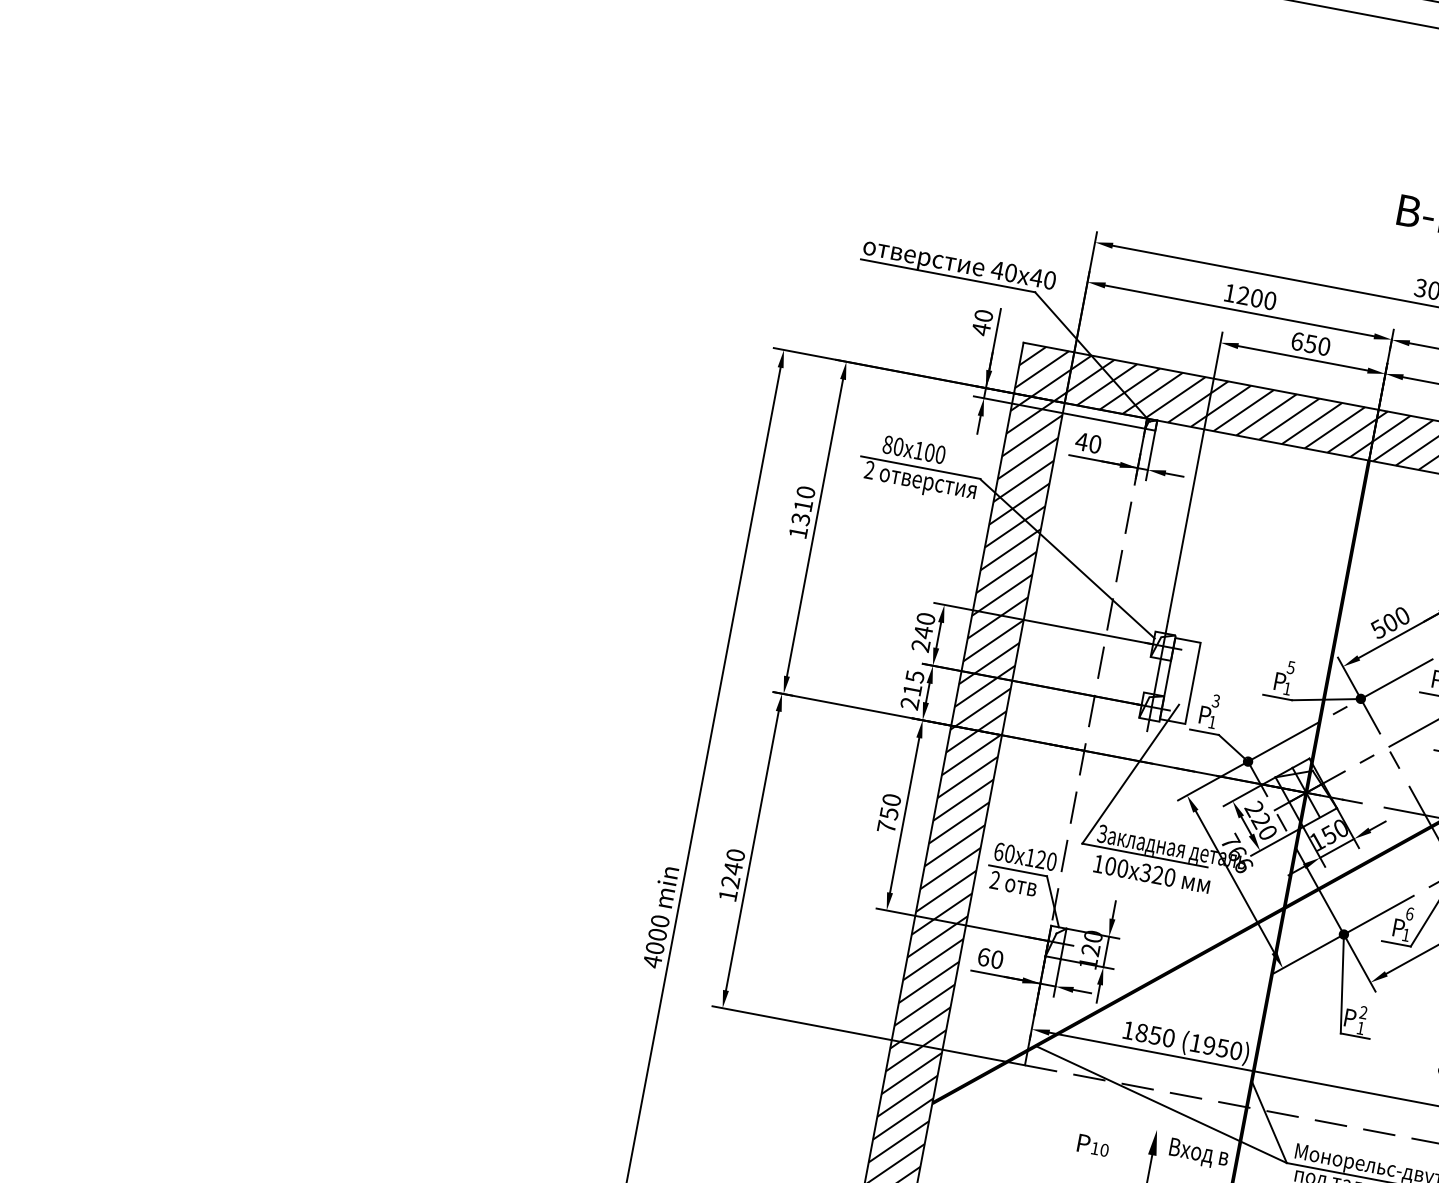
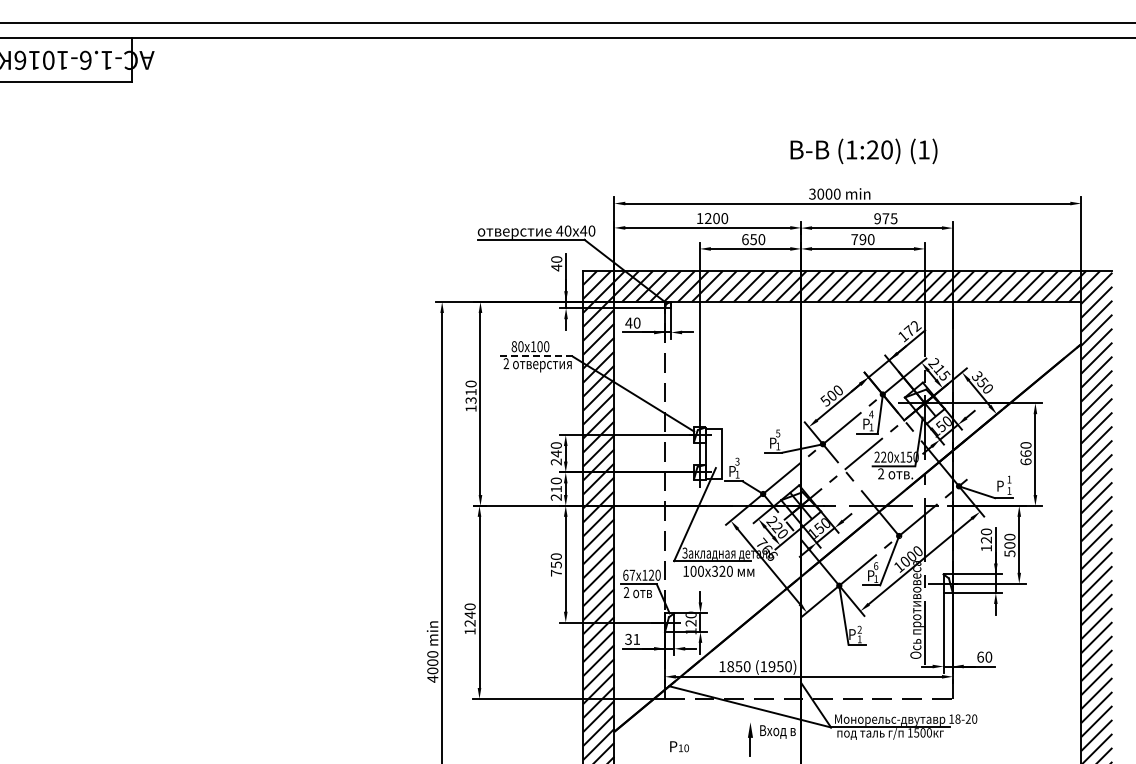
line: (920, 467) -> (536, 356), solid -> dashed
text: (913, 675) -> (555, 480), 215 -> 210
text: (1010, 852) -> (632, 574), 60x120 -> 67x120
text: (990, 956) -> (632, 638), 60 -> 31
text: (1093, 1145) -> (679, 746), moved

